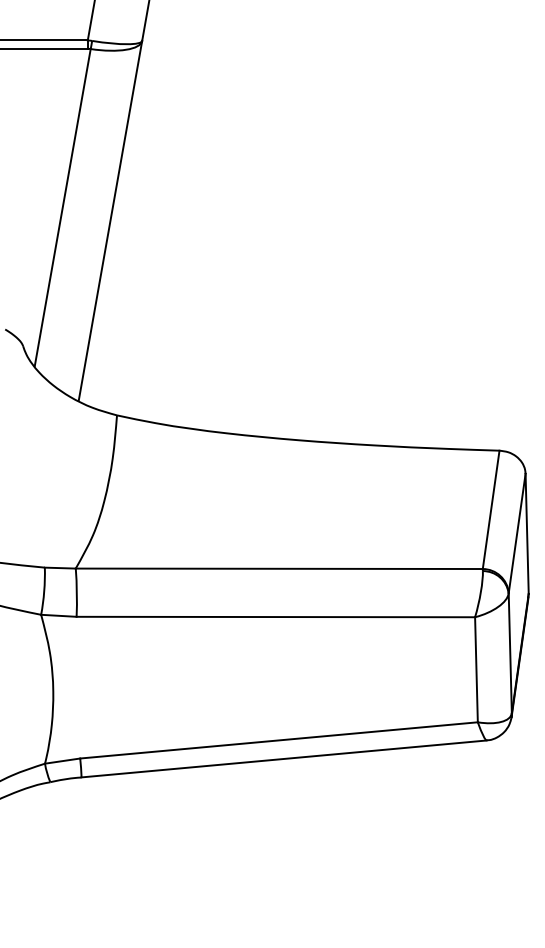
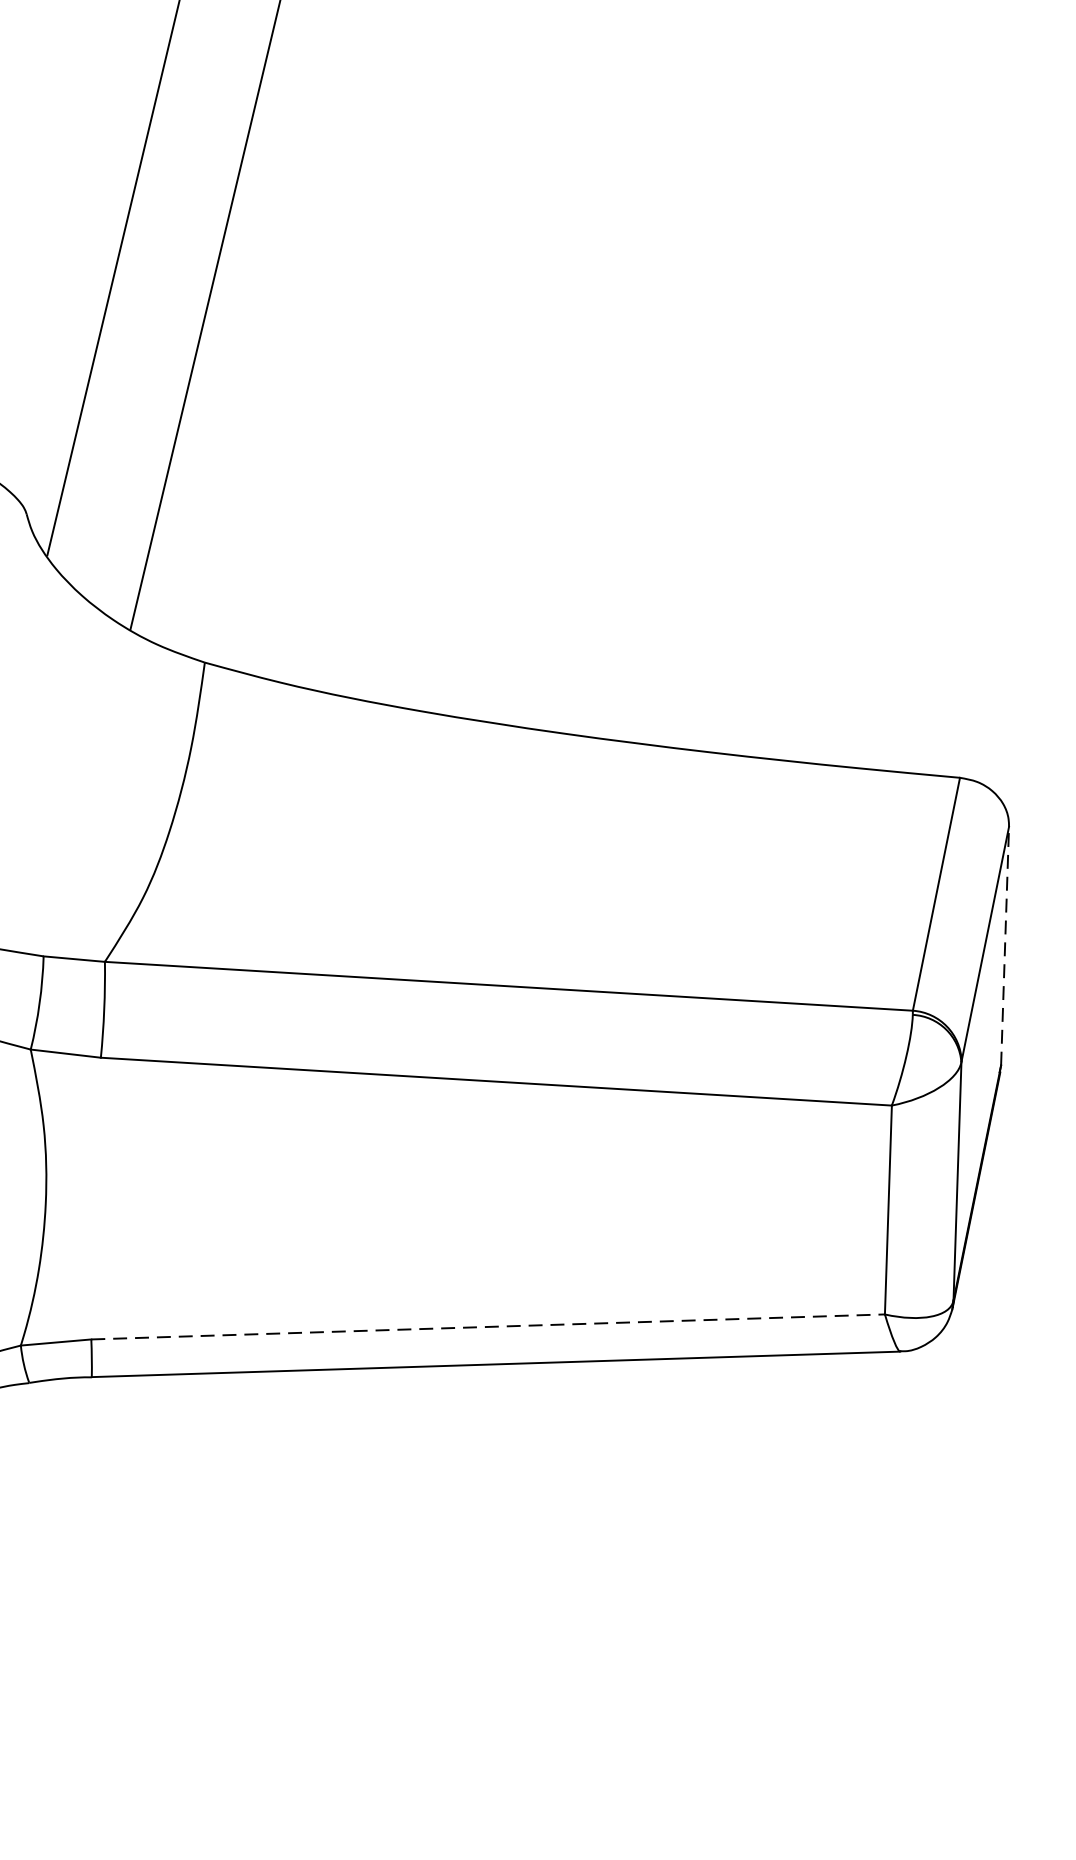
line: (527, 533) -> (1005, 945), solid -> dashed
line: (279, 740) -> (489, 1327), solid -> dashed

